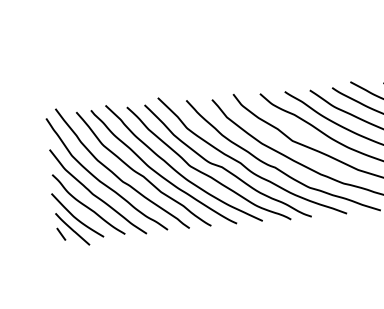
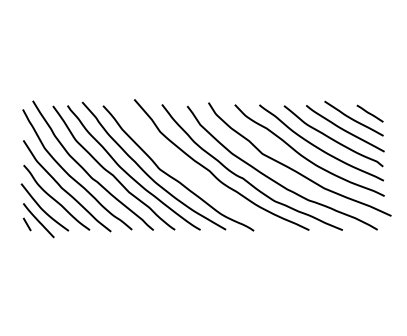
curve: (225, 168) -> (194, 174), removed

